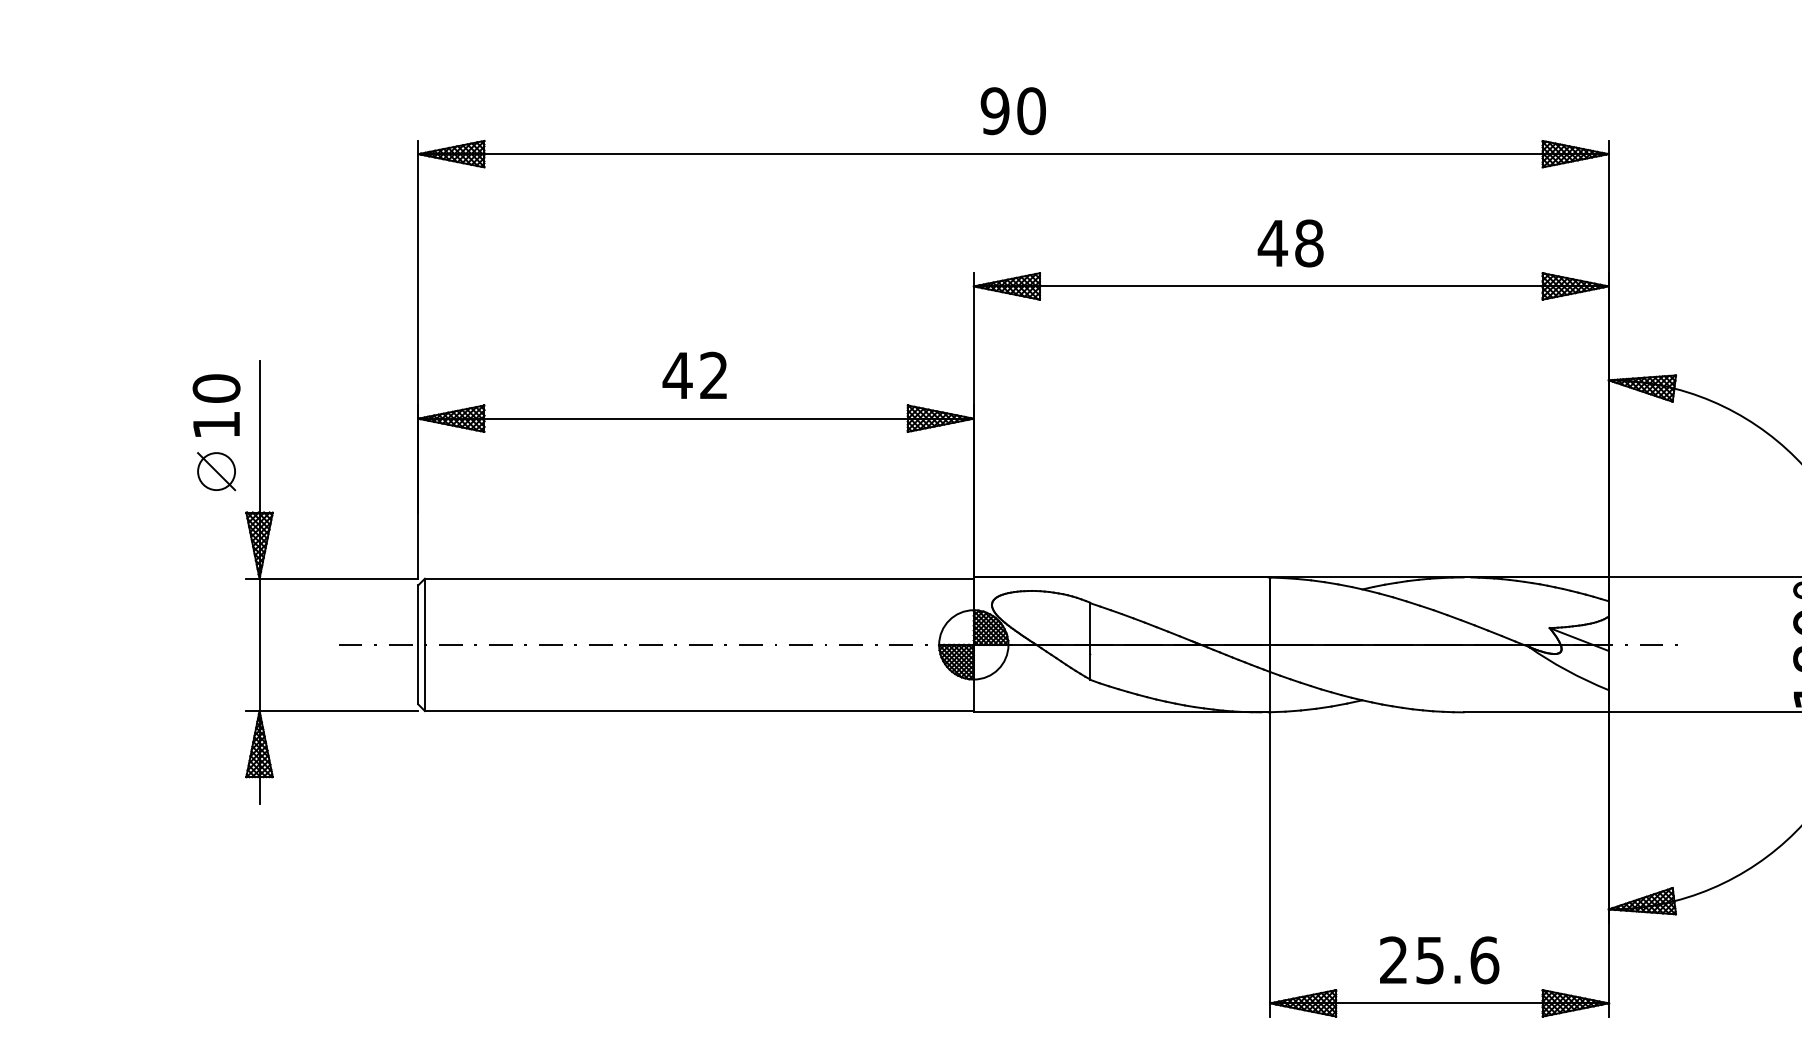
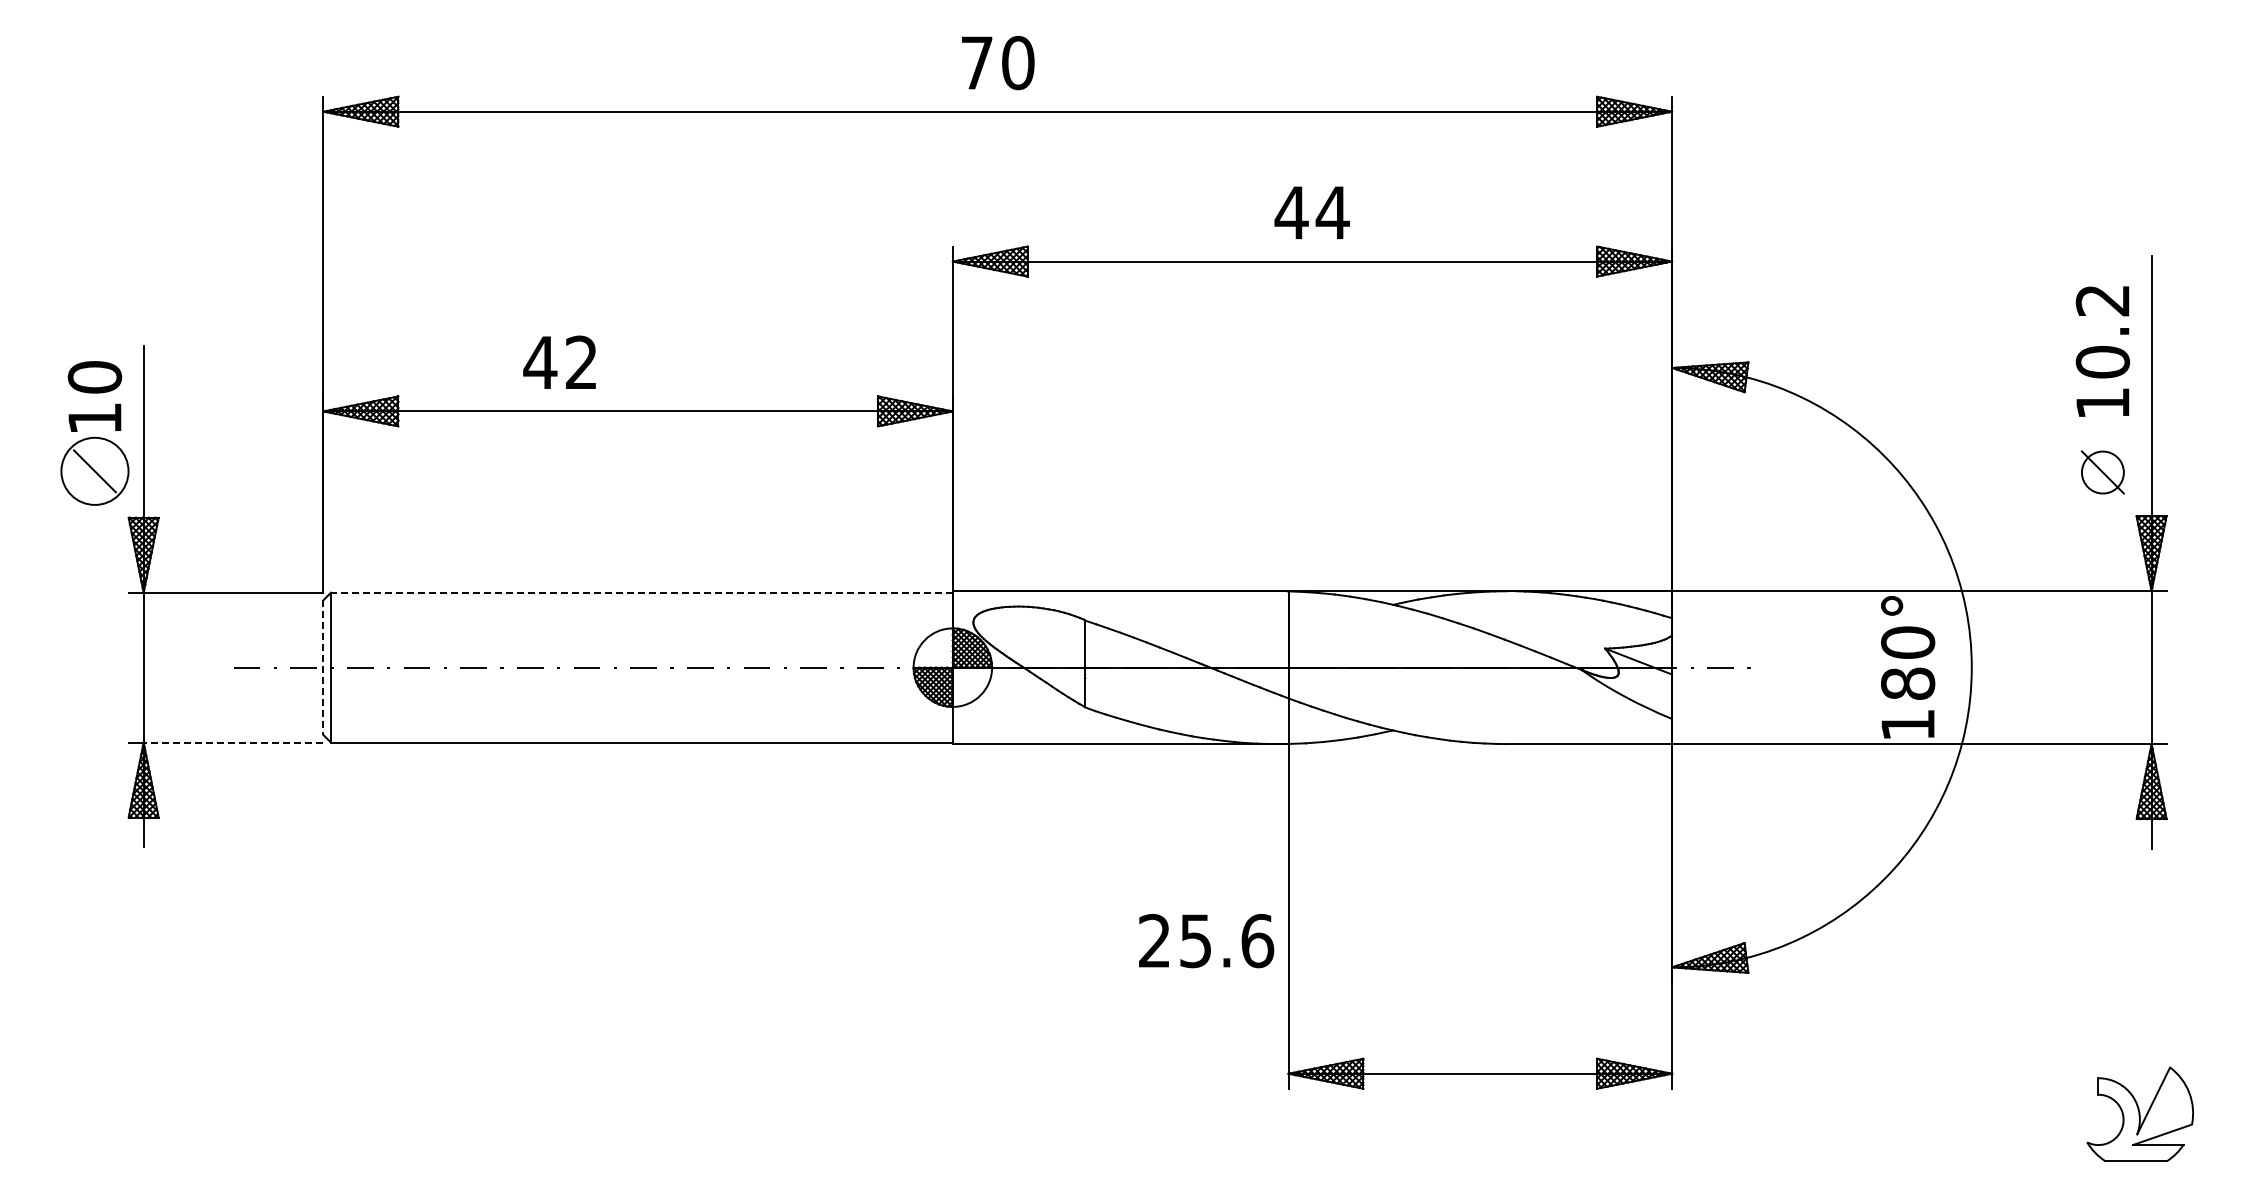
text: (994, 110) -> (976, 62), 90 -> 70
text: (1308, 243) -> (1332, 212), 48 -> 44
text: (694, 374) -> (559, 361), moved
circle: (216, 471) -> (94, 471), size x1.6
line: (699, 578) -> (641, 592), solid -> dashed
line: (418, 645) -> (323, 668), solid -> dashed
line: (338, 710) -> (233, 742), solid -> dashed
text: (1439, 960) -> (1206, 941), moved

